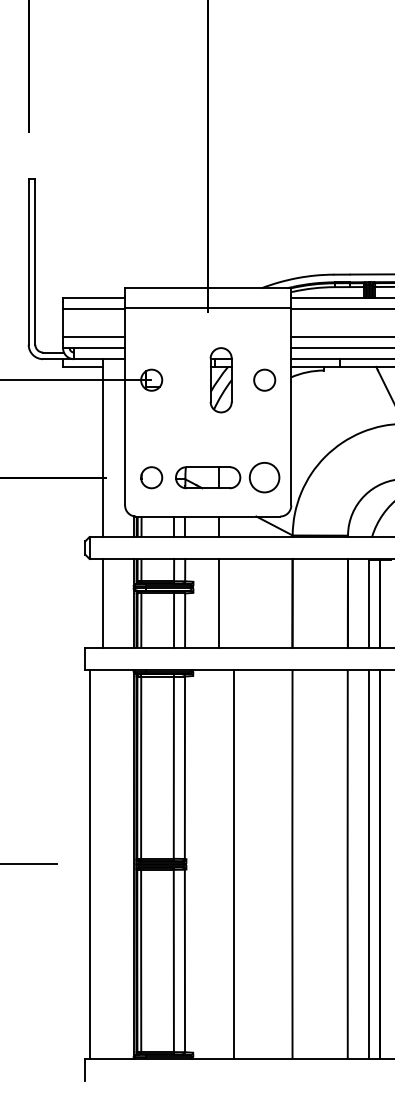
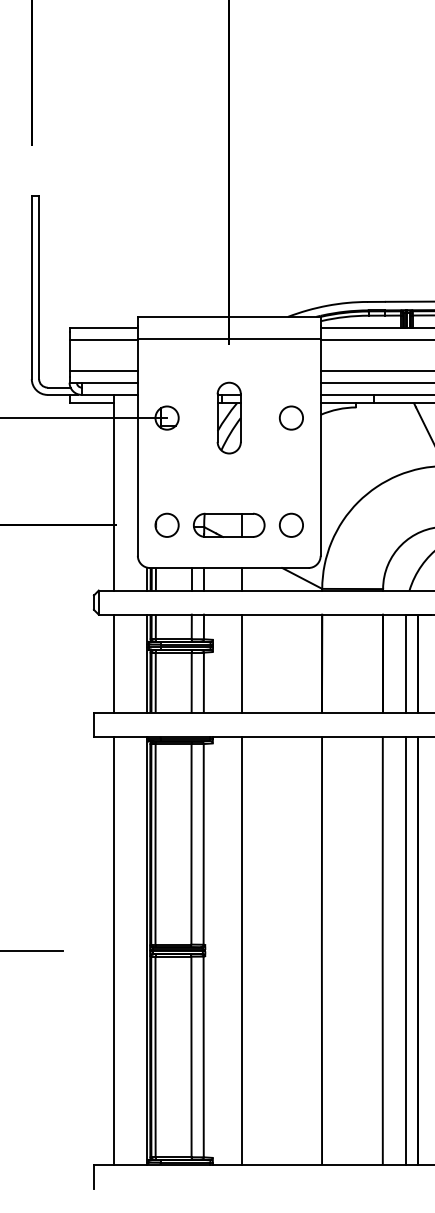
part: (220, 380) -> (228, 418), moved
circle: (264, 477) -> (291, 525), size x0.71
line: (90, 864) -> (114, 950), moved
line: (234, 864) -> (241, 950), moved

